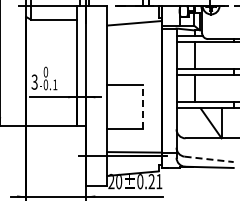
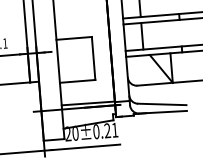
line: (143, 107) -> (93, 58), dashed -> solid
line: (209, 159) -> (162, 104), dashed -> solid

